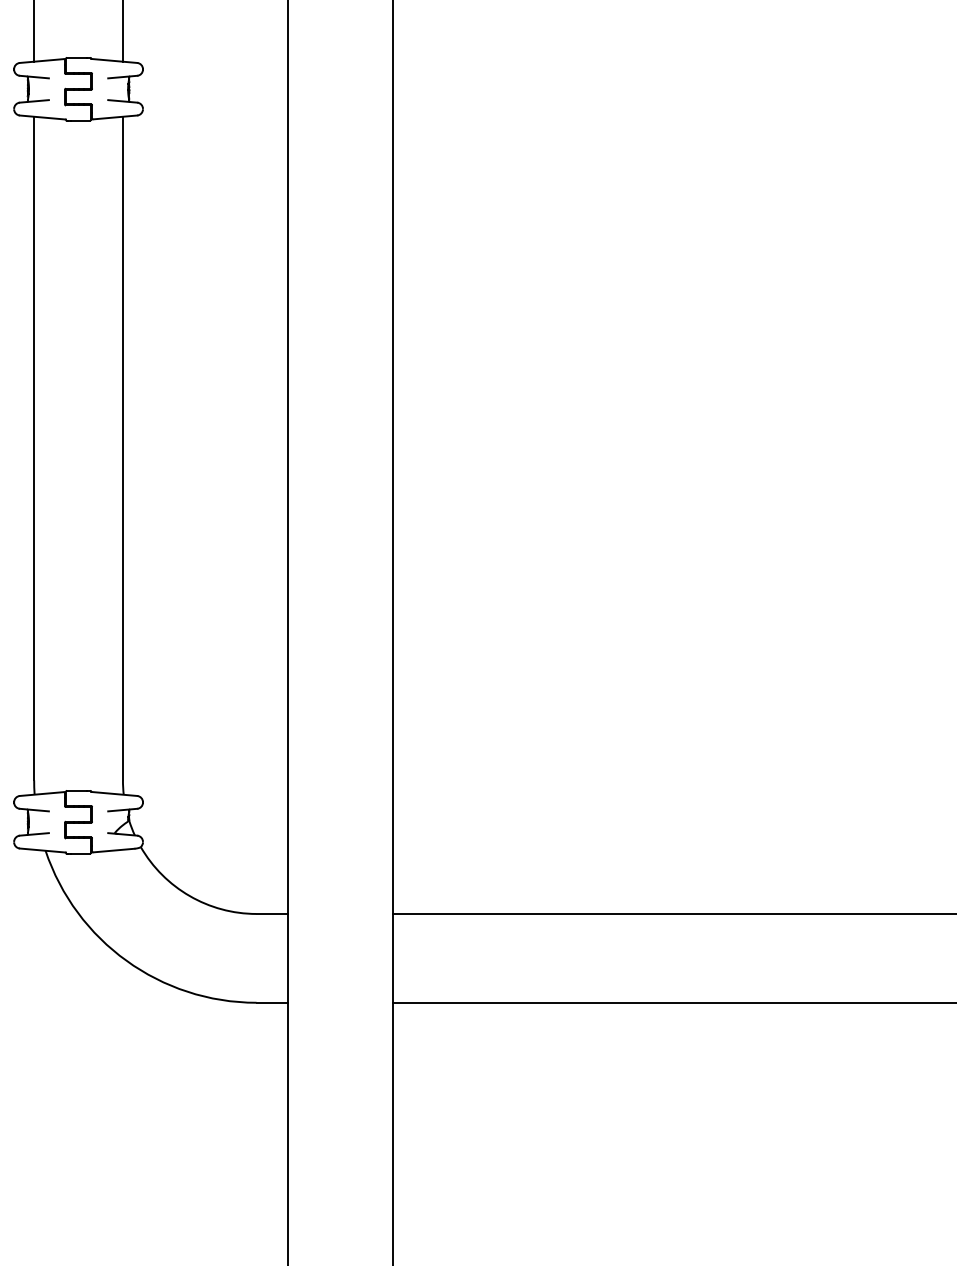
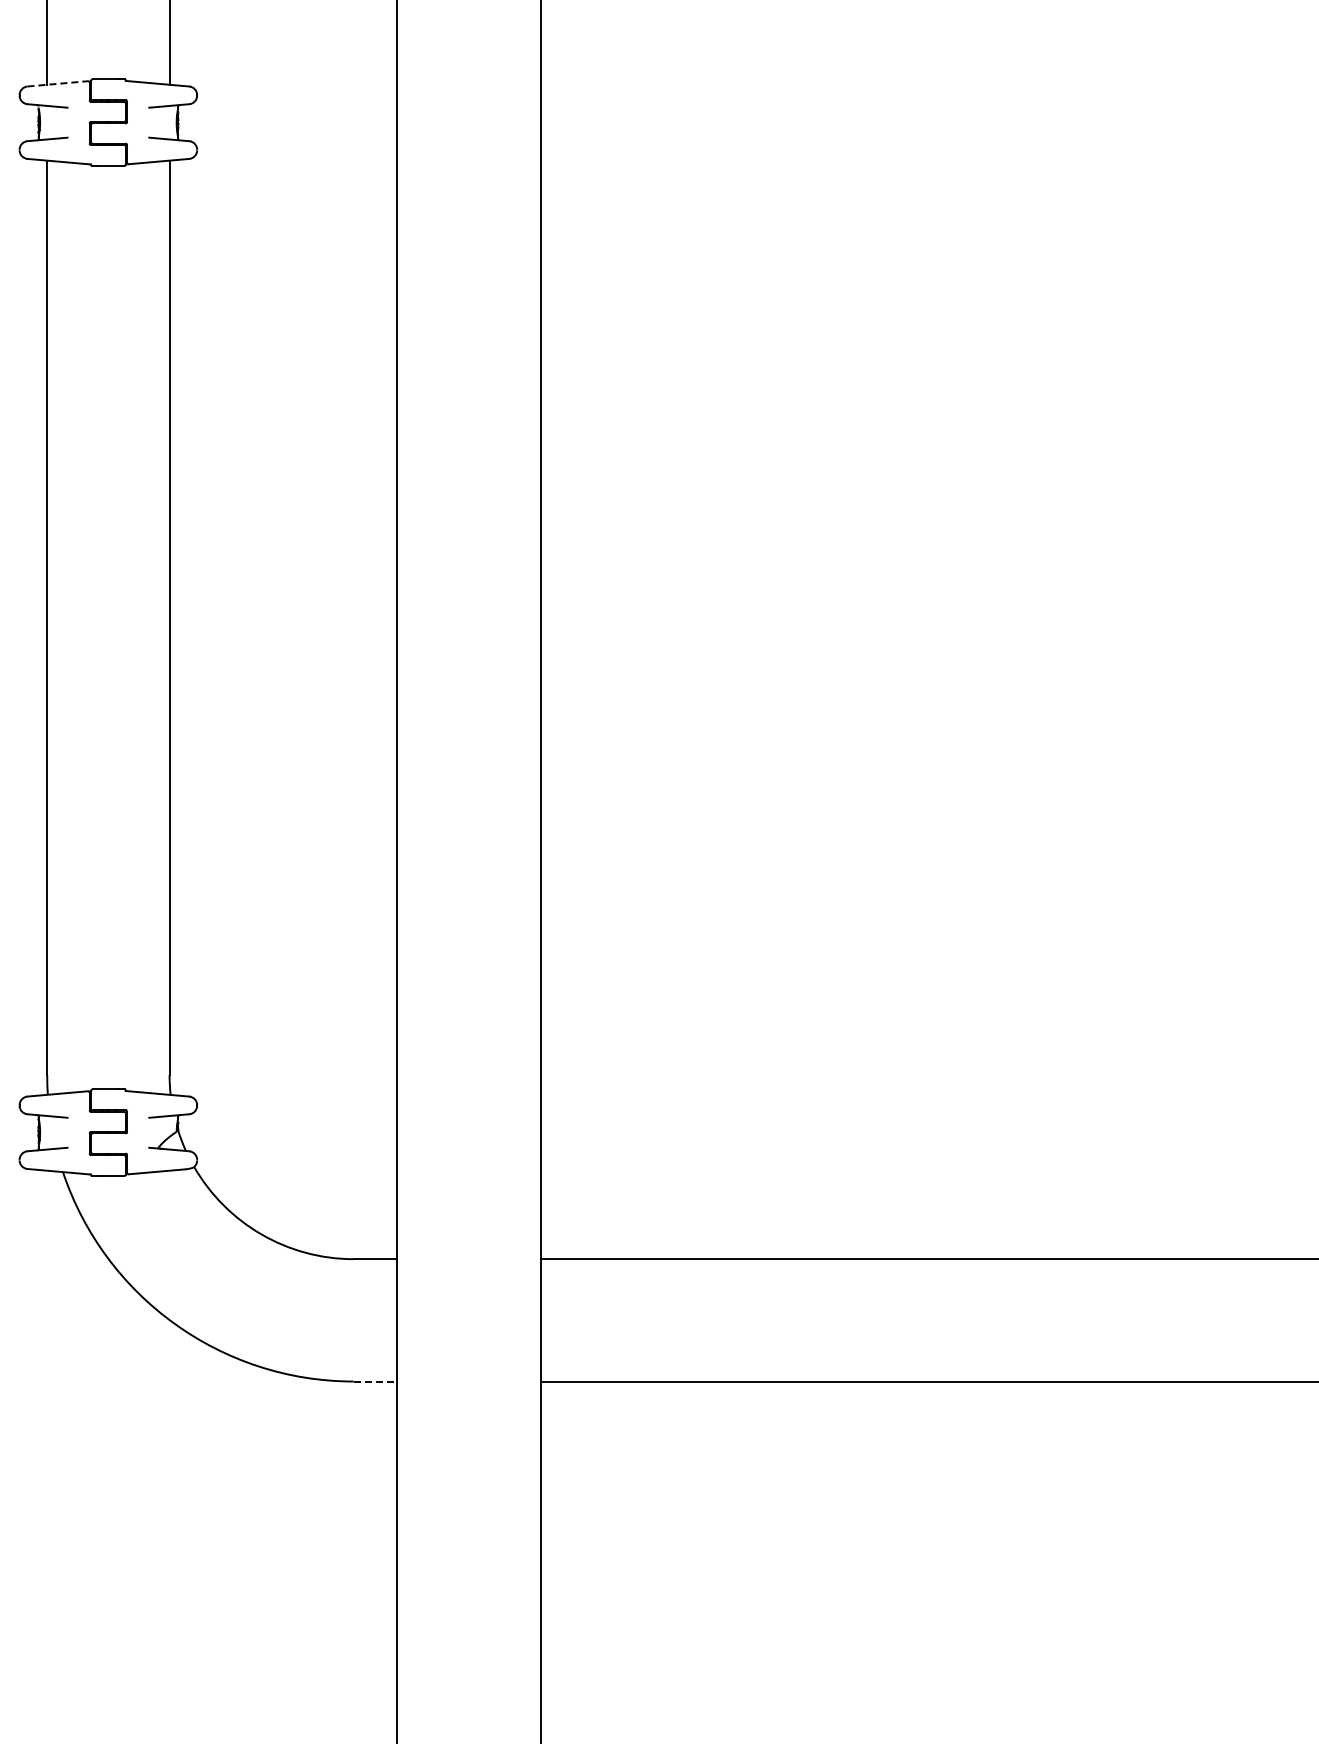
line: (42, 60) -> (58, 83), solid -> dashed
line: (272, 1002) -> (375, 1381), solid -> dashed

